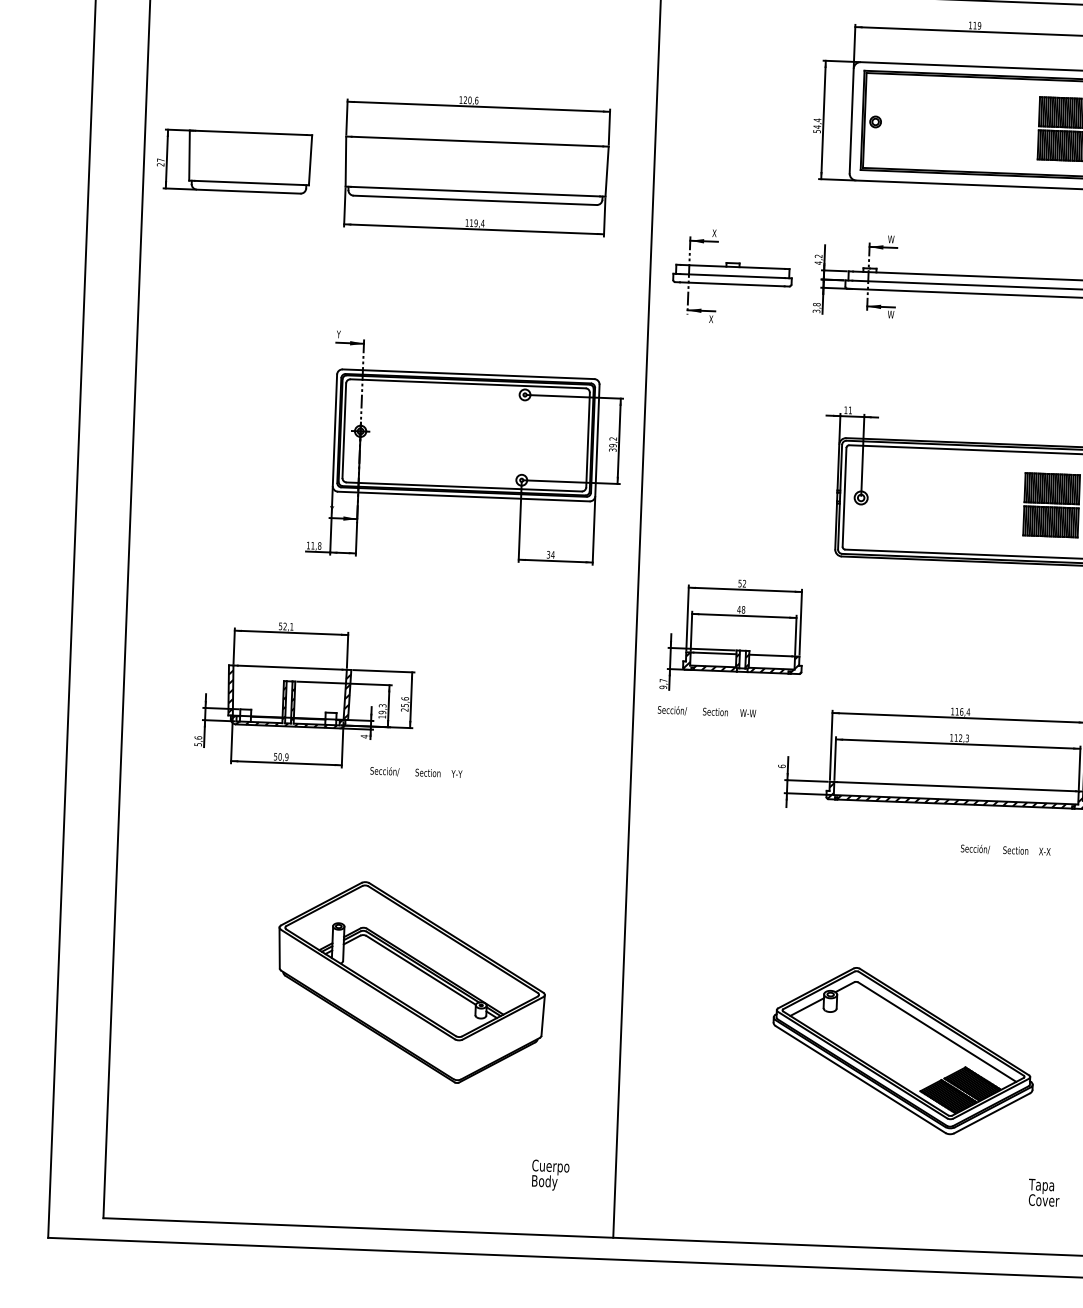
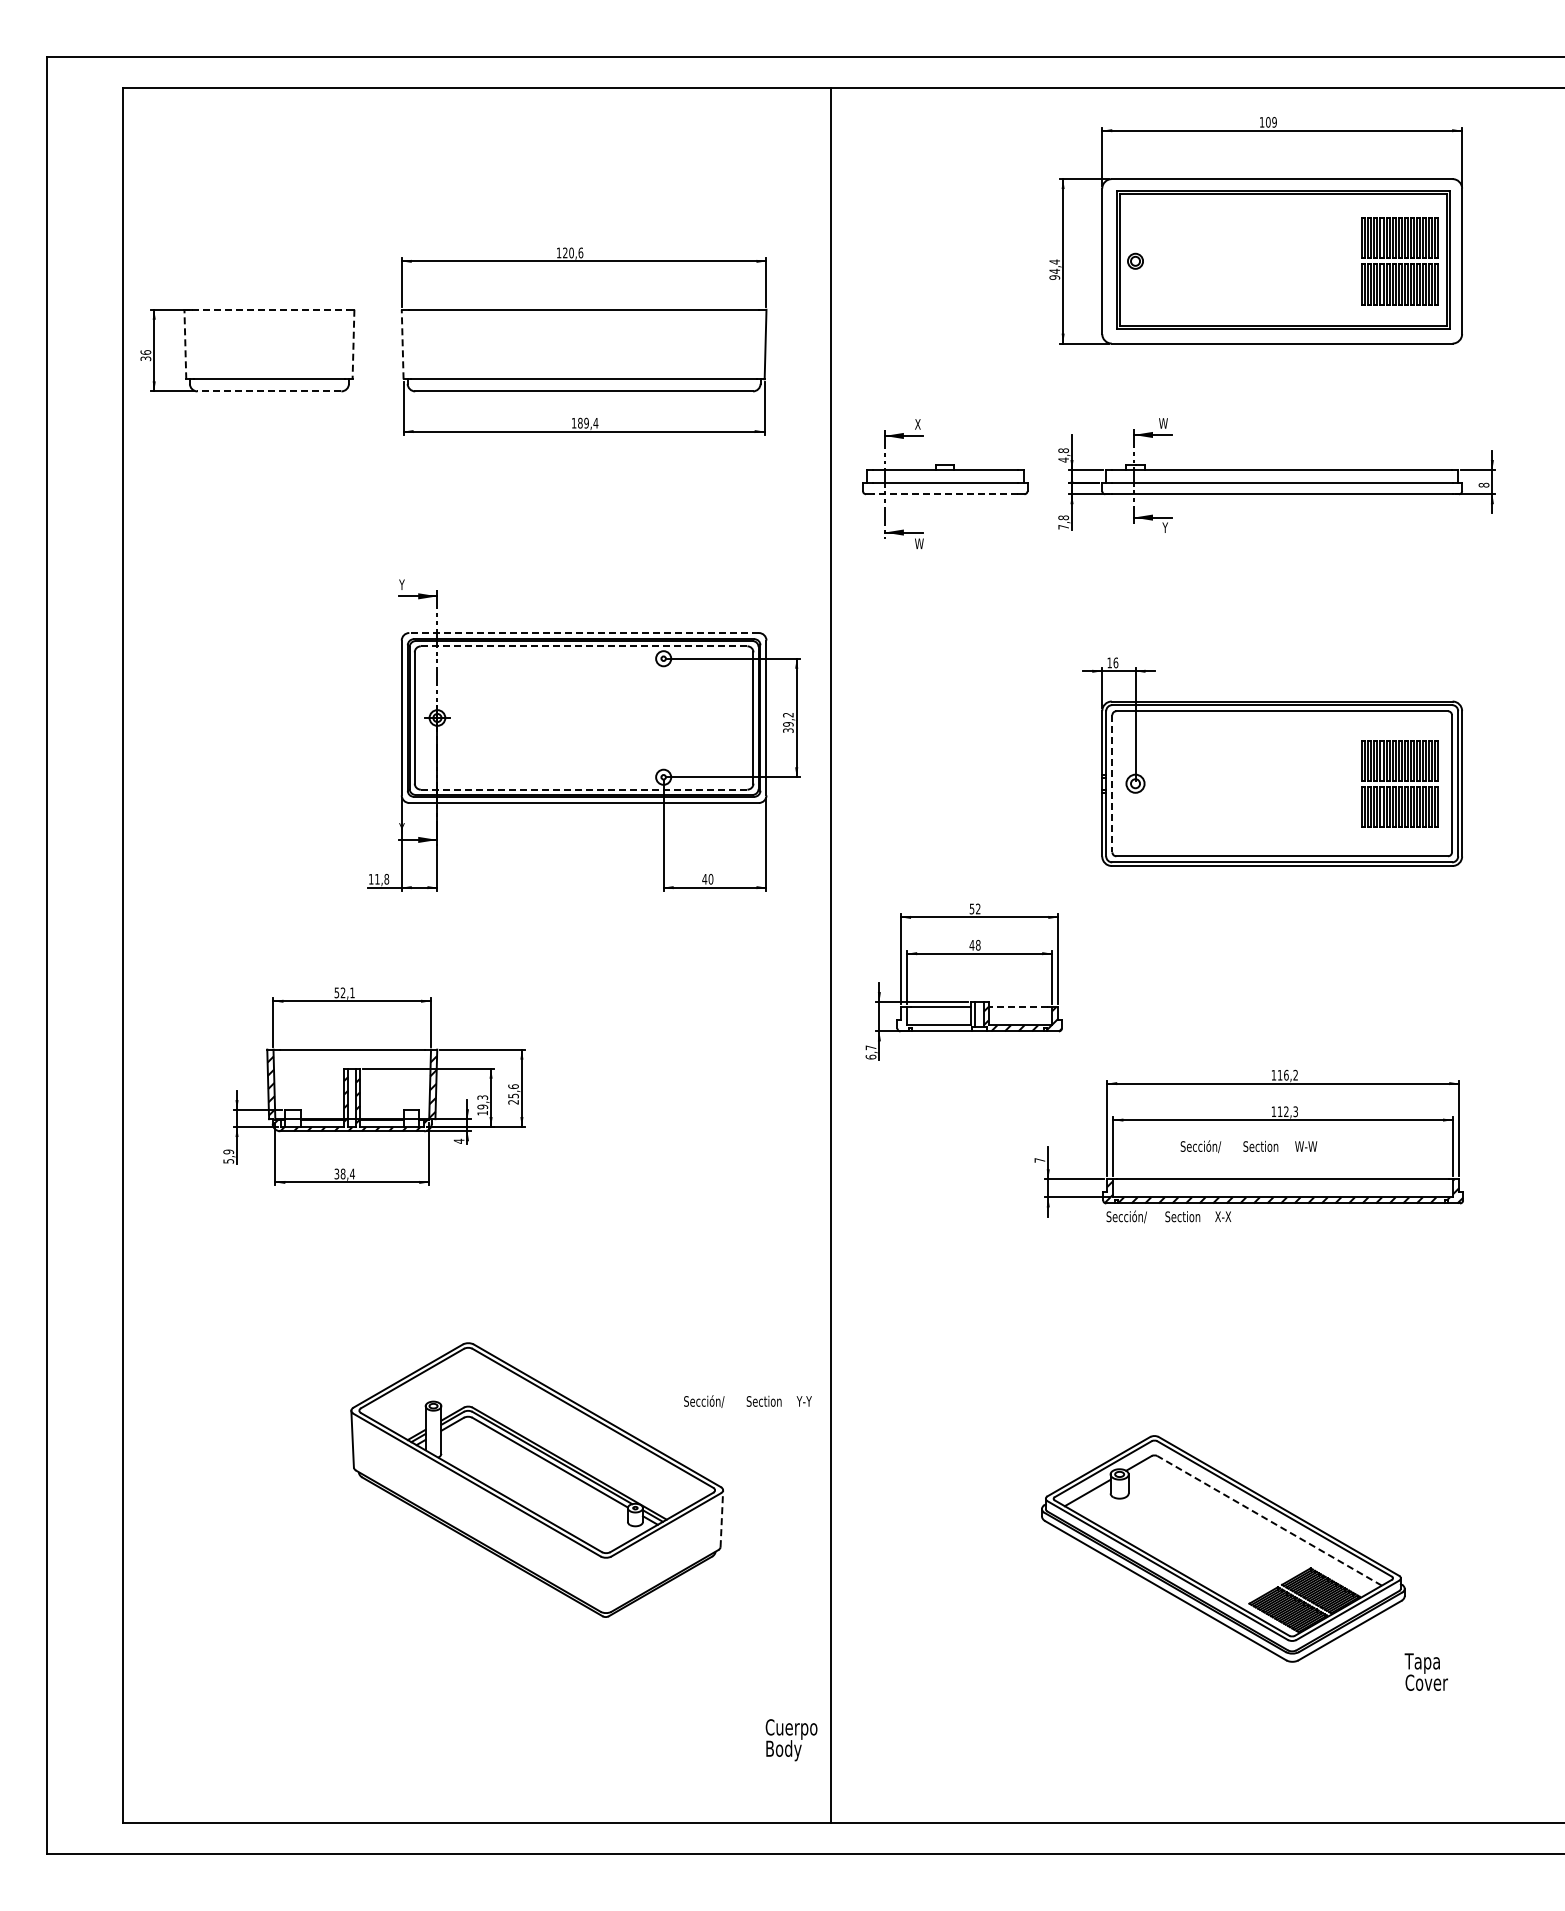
text: (975, 25) -> (1268, 122), 119 -> 109
text: (816, 131) -> (1054, 277), 54,4 -> 94,4
line: (251, 132) -> (269, 309), solid -> dashed
line: (189, 155) -> (185, 344), solid -> dashed
line: (310, 160) -> (353, 344), solid -> dashed
line: (345, 161) -> (402, 344), solid -> dashed
text: (160, 162) -> (145, 355), 27 -> 36
line: (248, 191) -> (269, 391), solid -> dashed
text: (471, 222) -> (580, 422), 119,4 -> 189,4
text: (818, 256) -> (1063, 450), 4,2 -> 4,8
line: (732, 284) -> (945, 494), solid -> dashed
text: (816, 311) -> (1063, 527), 3,8 -> 7,8
text: (890, 314) -> (1166, 527), W -> Y
text: (712, 319) -> (919, 543), X -> W
line: (468, 374) -> (584, 633), solid -> dashed
line: (467, 383) -> (583, 646), solid -> dashed
text: (850, 410) -> (1115, 662), 11 -> 16
line: (464, 486) -> (584, 789), solid -> dashed
line: (844, 497) -> (1112, 783), solid -> dashed
text: (550, 554) -> (707, 878), 34 -> 40
line: (770, 655) -> (1018, 1007), solid -> dashed
hatch: (711, 661) -> (936, 1018), removed
text: (662, 686) -> (870, 1056), 9,7 -> 6,7
text: (706, 711) -> (1248, 1146), moved
text: (968, 711) -> (1295, 1074), 116,4 -> 116,2
text: (198, 737) -> (228, 1151), 5,6 -> 5,9
text: (281, 756) -> (344, 1173), 50,9 -> 38,4
text: (781, 766) -> (1039, 1160), 6 -> 7
text: (416, 772) -> (747, 1401), moved
text: (1005, 850) -> (1168, 1216), moved
line: (542, 1015) -> (721, 1518), solid -> dashed
line: (937, 1031) -> (1269, 1520), solid -> dashed
text: (550, 1175) -> (791, 1740), moved
text: (1043, 1192) -> (1425, 1671), moved

